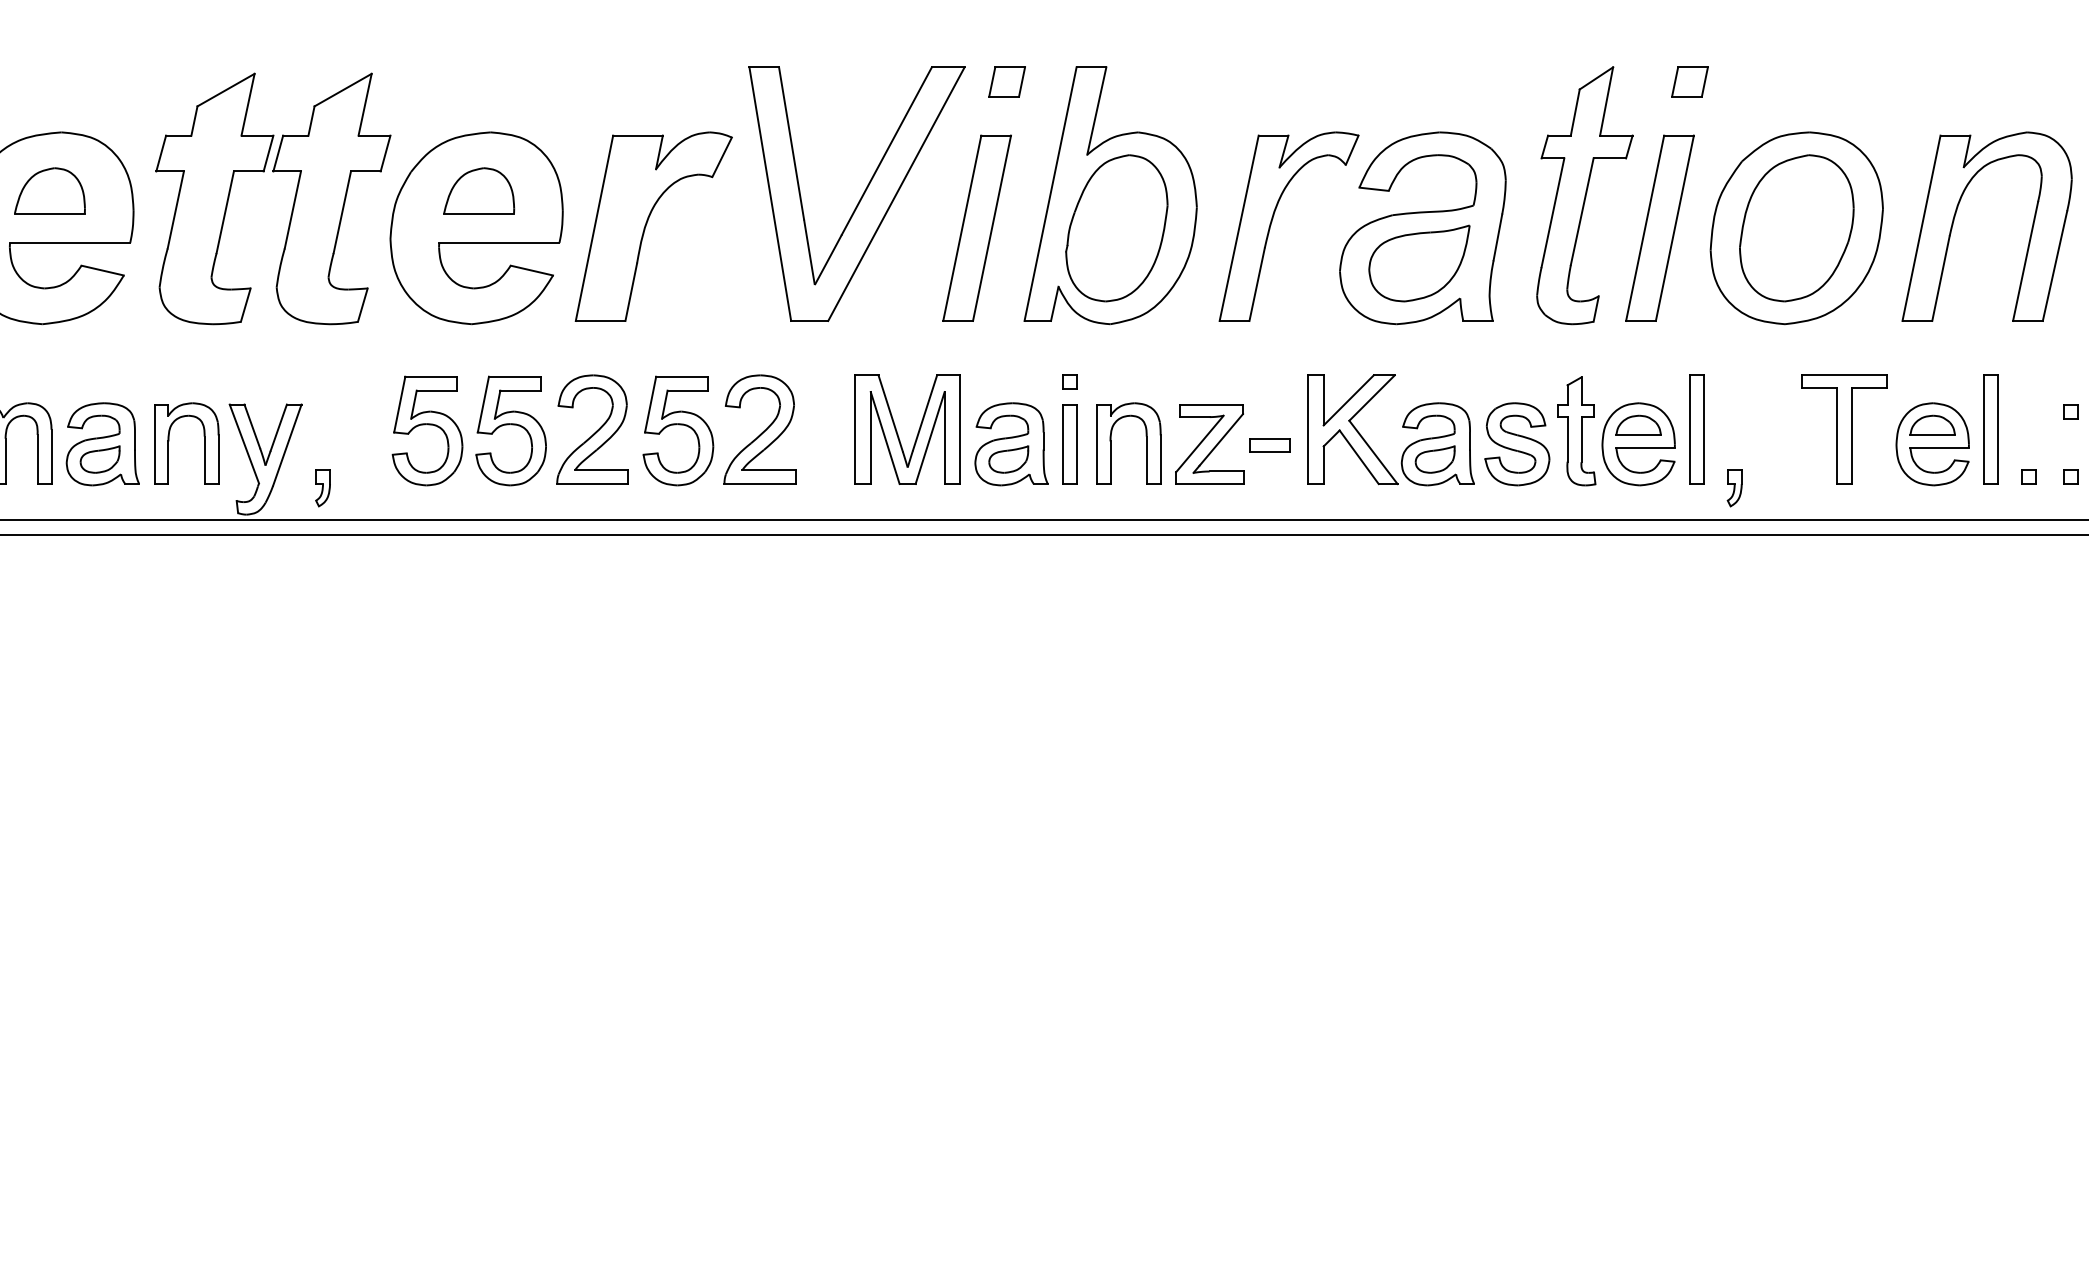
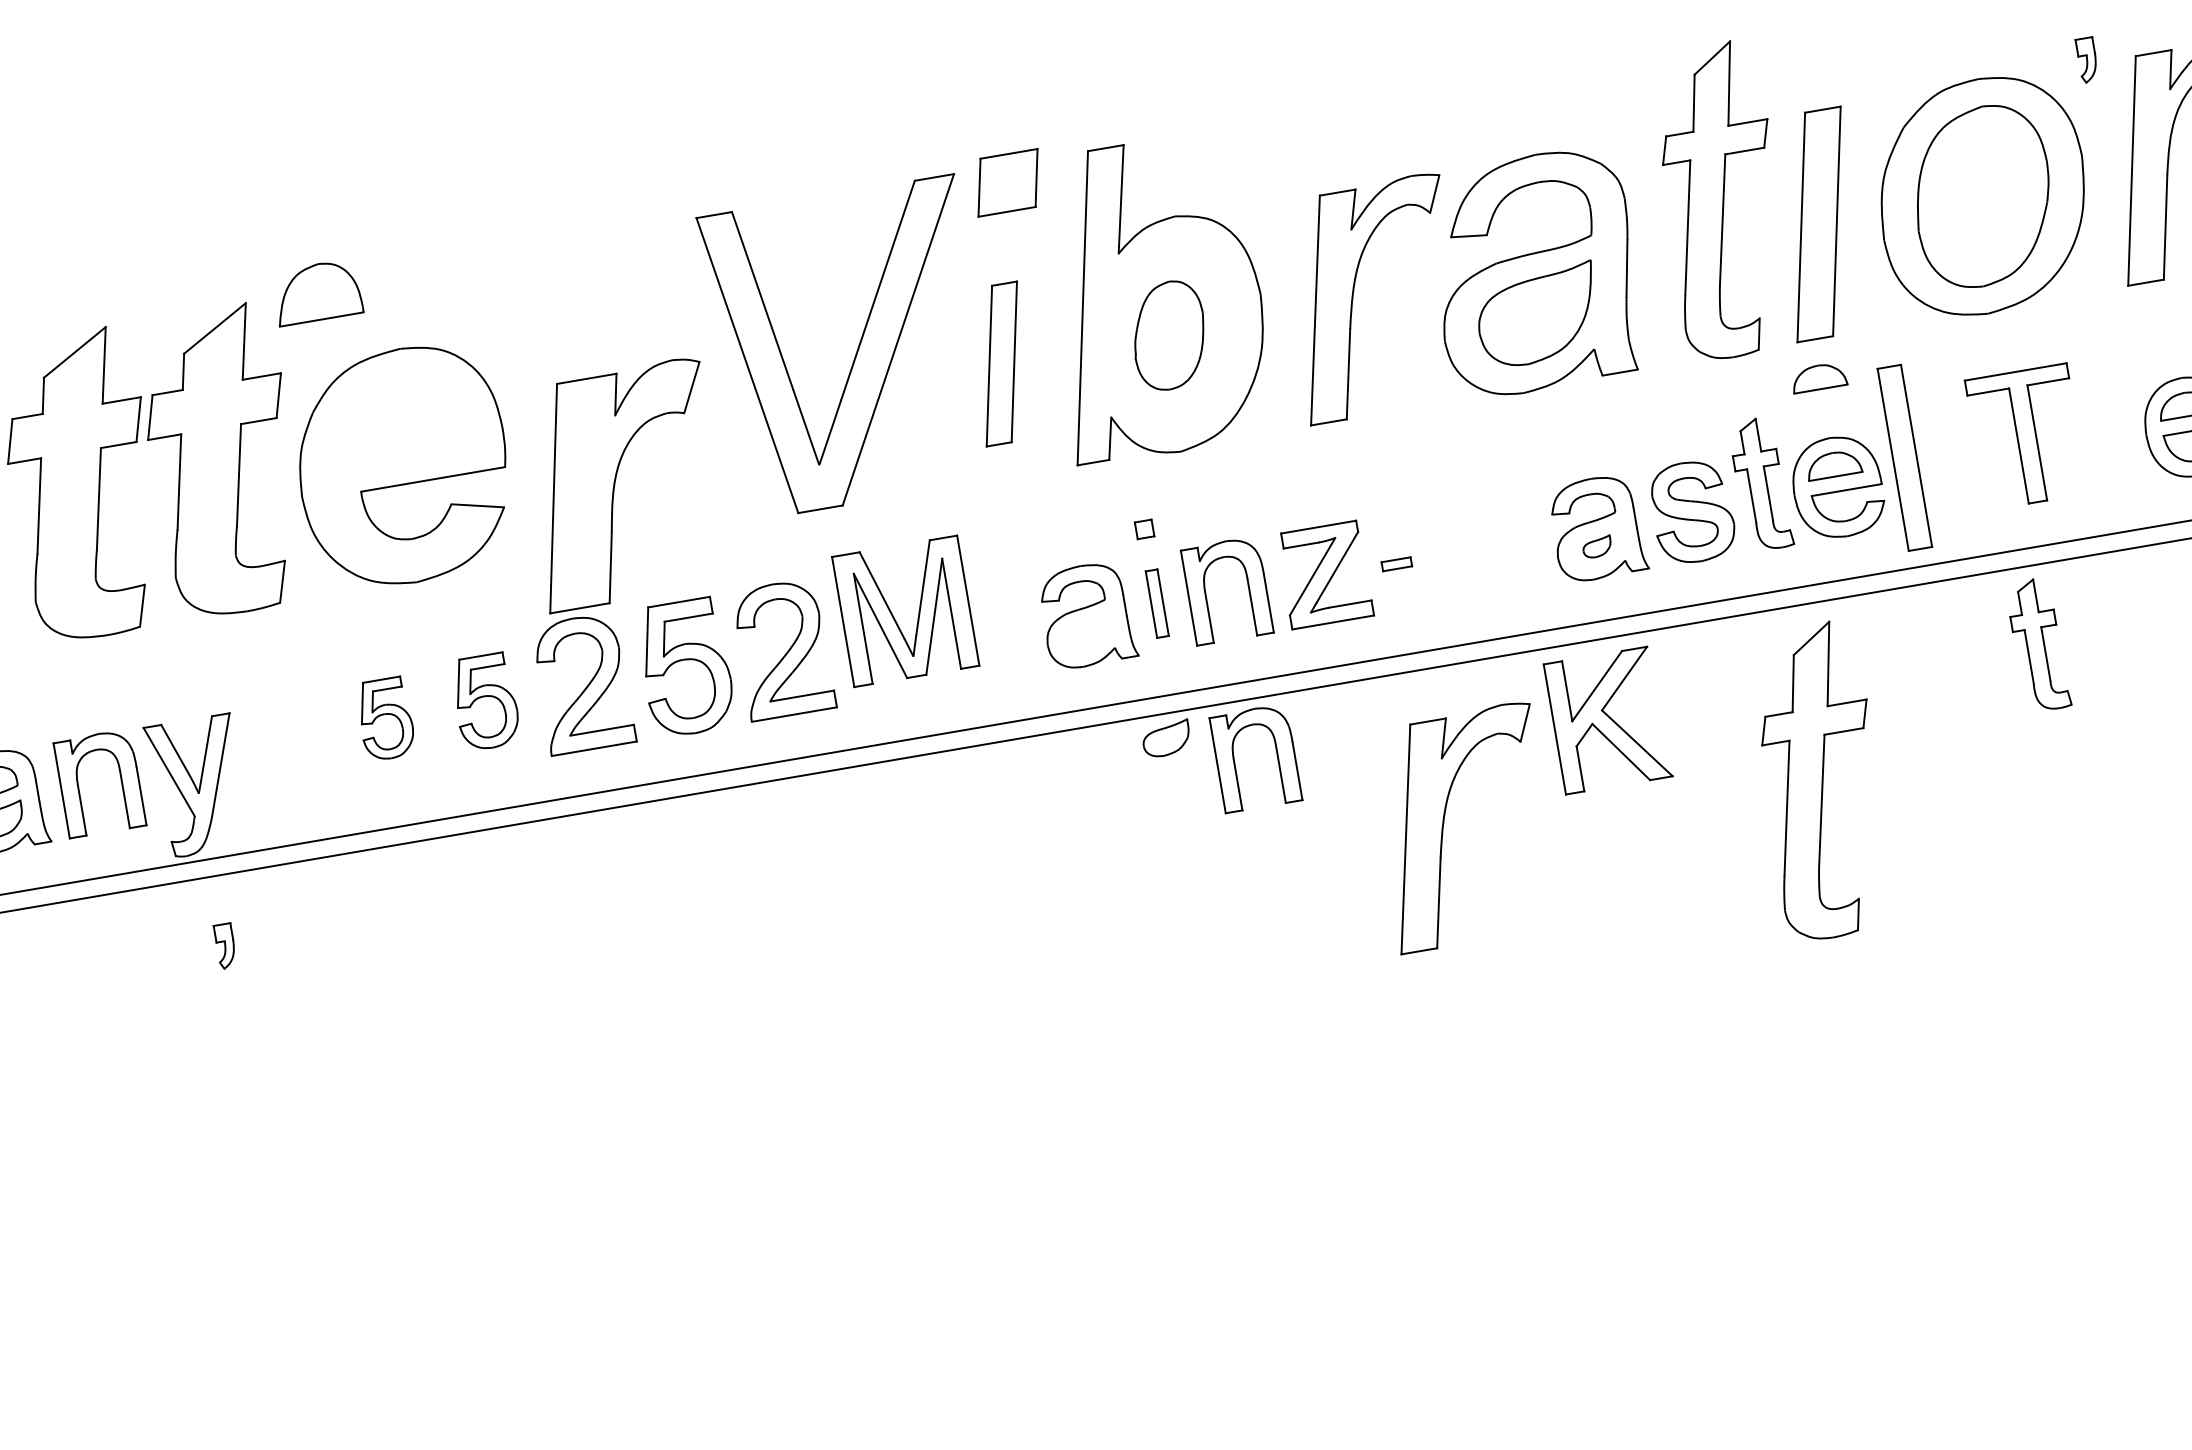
part: (1006, 81) -> (1007, 182), size x1.6
part: (1689, 81) -> (1824, 42), removed
part: (479, 190) -> (317, 291), moved
part: (647, 223) -> (616, 482), moved
part: (976, 227) -> (1000, 363), size x0.7
part: (1116, 228) -> (1168, 335), size x0.6
part: (1638, 351) -> (1818, 376), added
part: (1352, 429) -> (1607, 720), moved
part: (1696, 429) -> (1903, 457), size x1.4
part: (1844, 429) -> (2027, 436), moved
part: (427, 430) -> (385, 718), size x0.6
part: (510, 430) -> (484, 701), size x0.7
part: (897, 430) -> (893, 614), moved
part: (1069, 444) -> (1156, 603), size x0.7
part: (1269, 445) -> (1396, 564), size x0.6
part: (1008, 459) -> (1166, 739), moved
part: (1434, 459) -> (1596, 547), size x0.6
part: (322, 488) -> (225, 946), moved
part: (1734, 488) -> (2087, 60), moved
part: (1111, 583) -> (1235, 761), added
part: (1779, 600) -> (2038, 645), added
part: (1272, 664) -> (1444, 825), added
part: (1584, 680) -> (1821, 781), added

